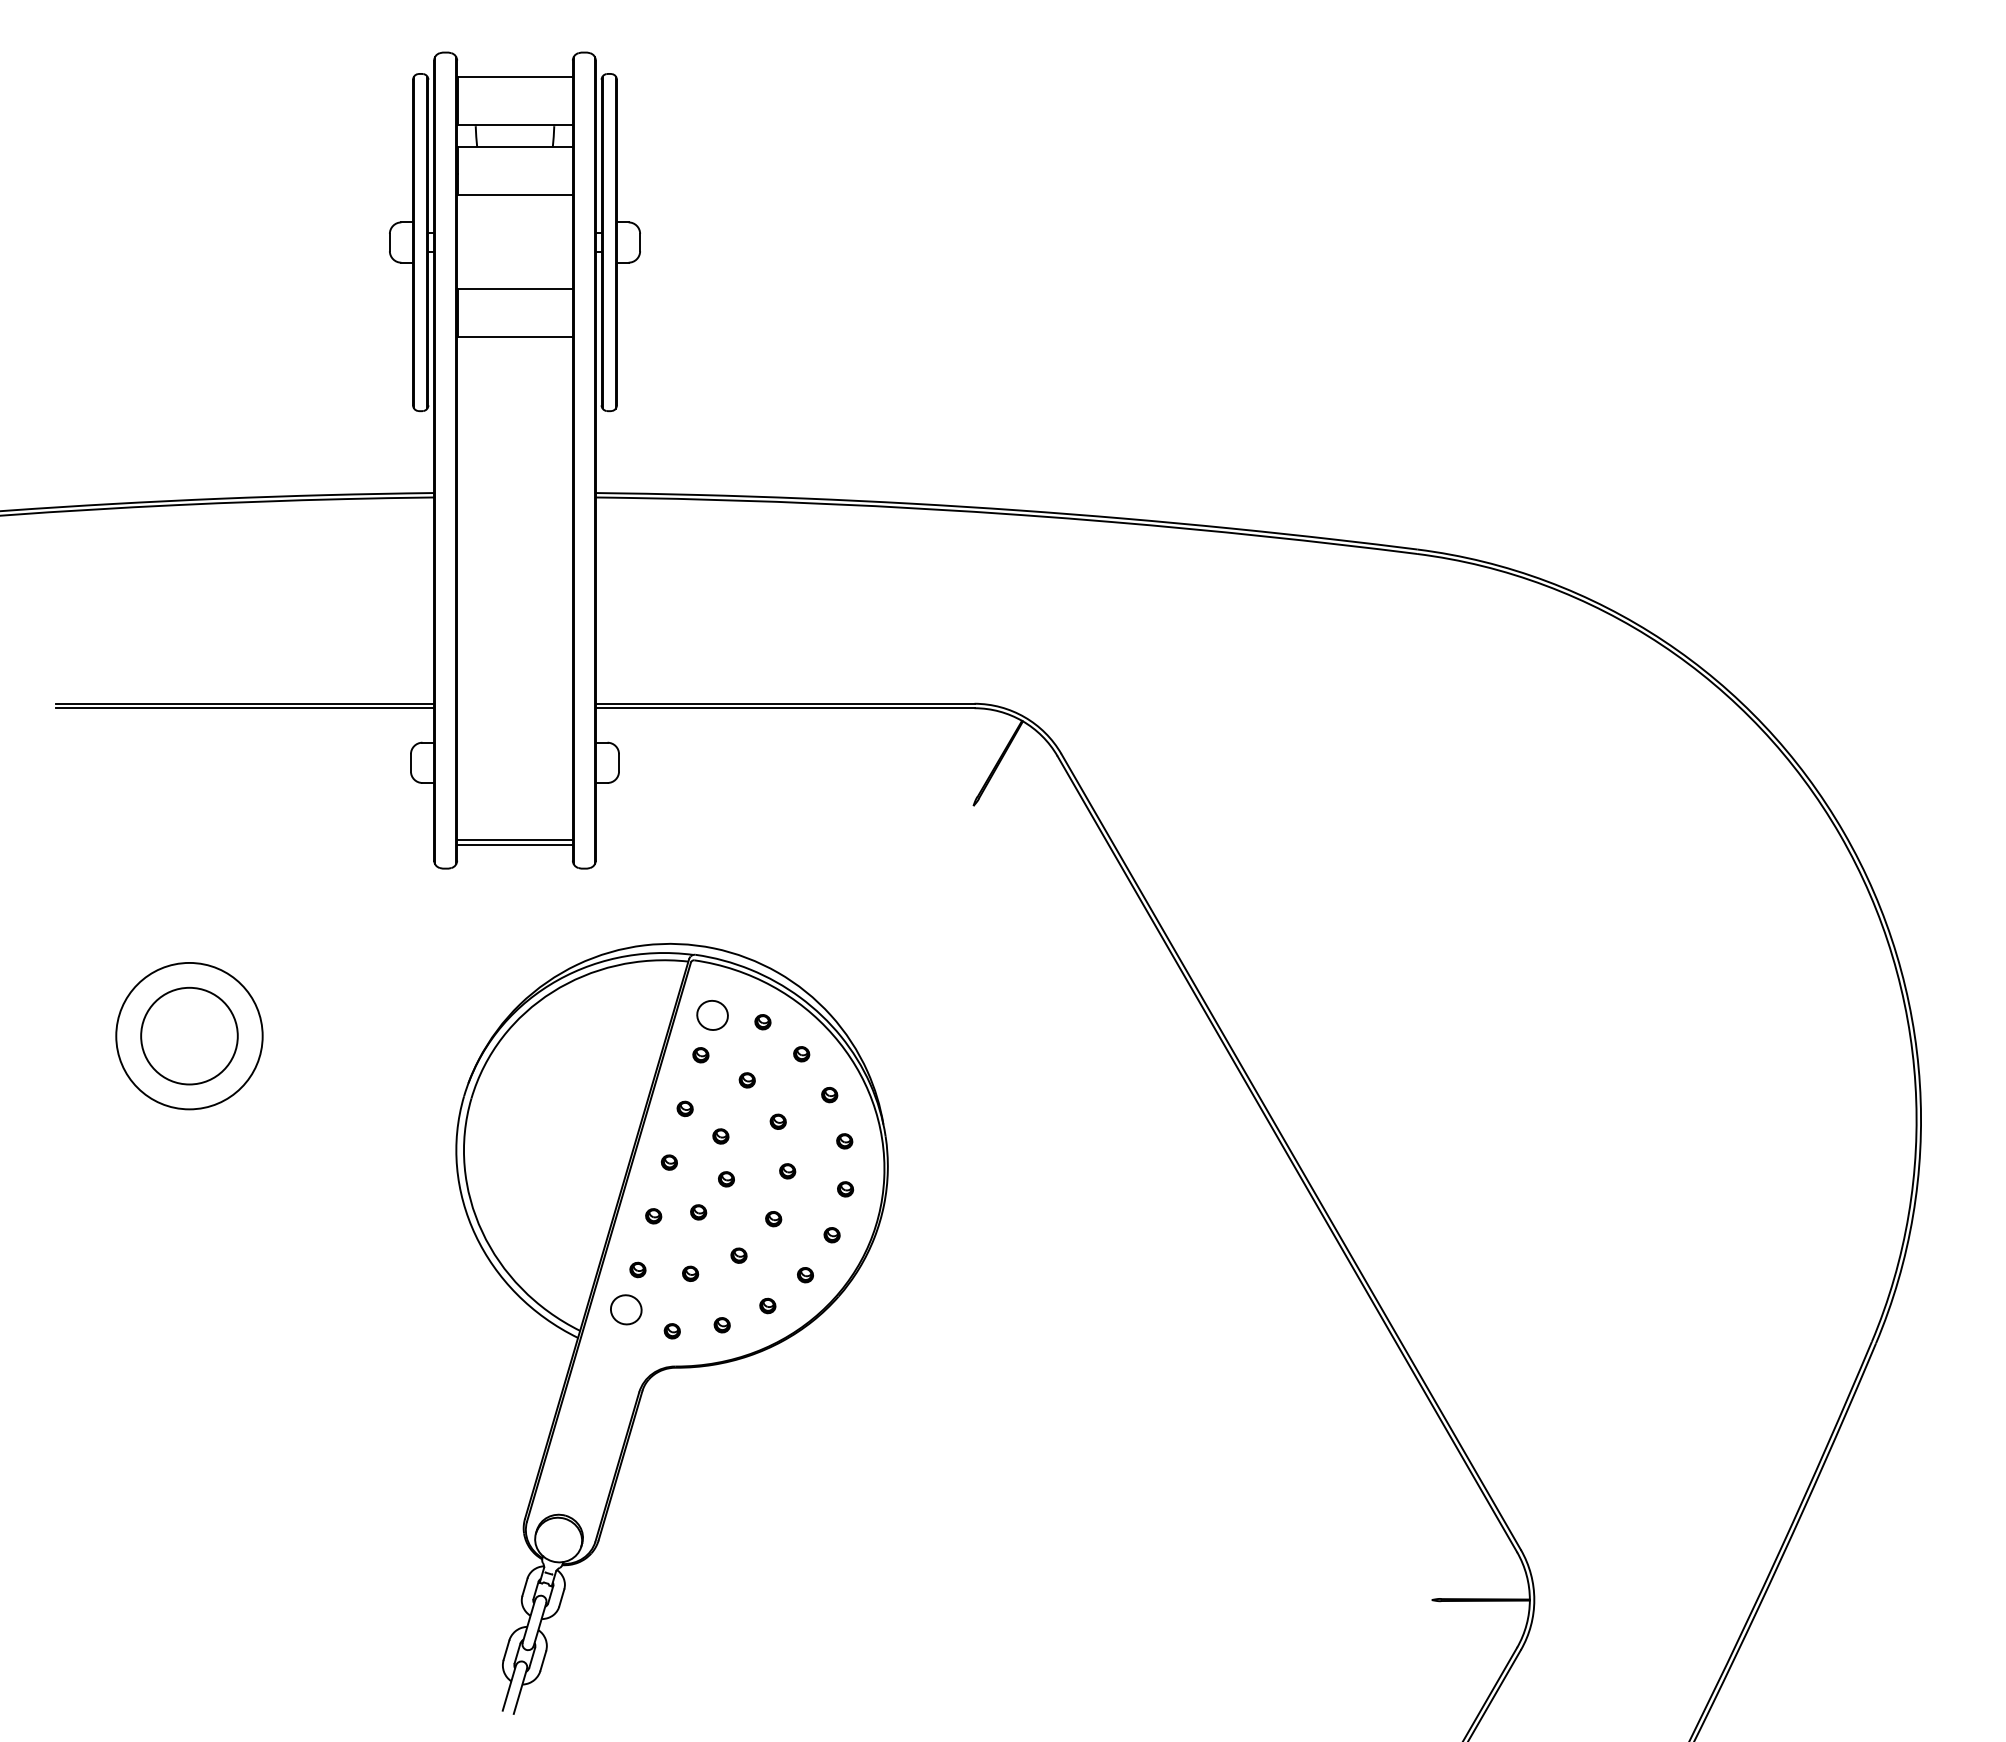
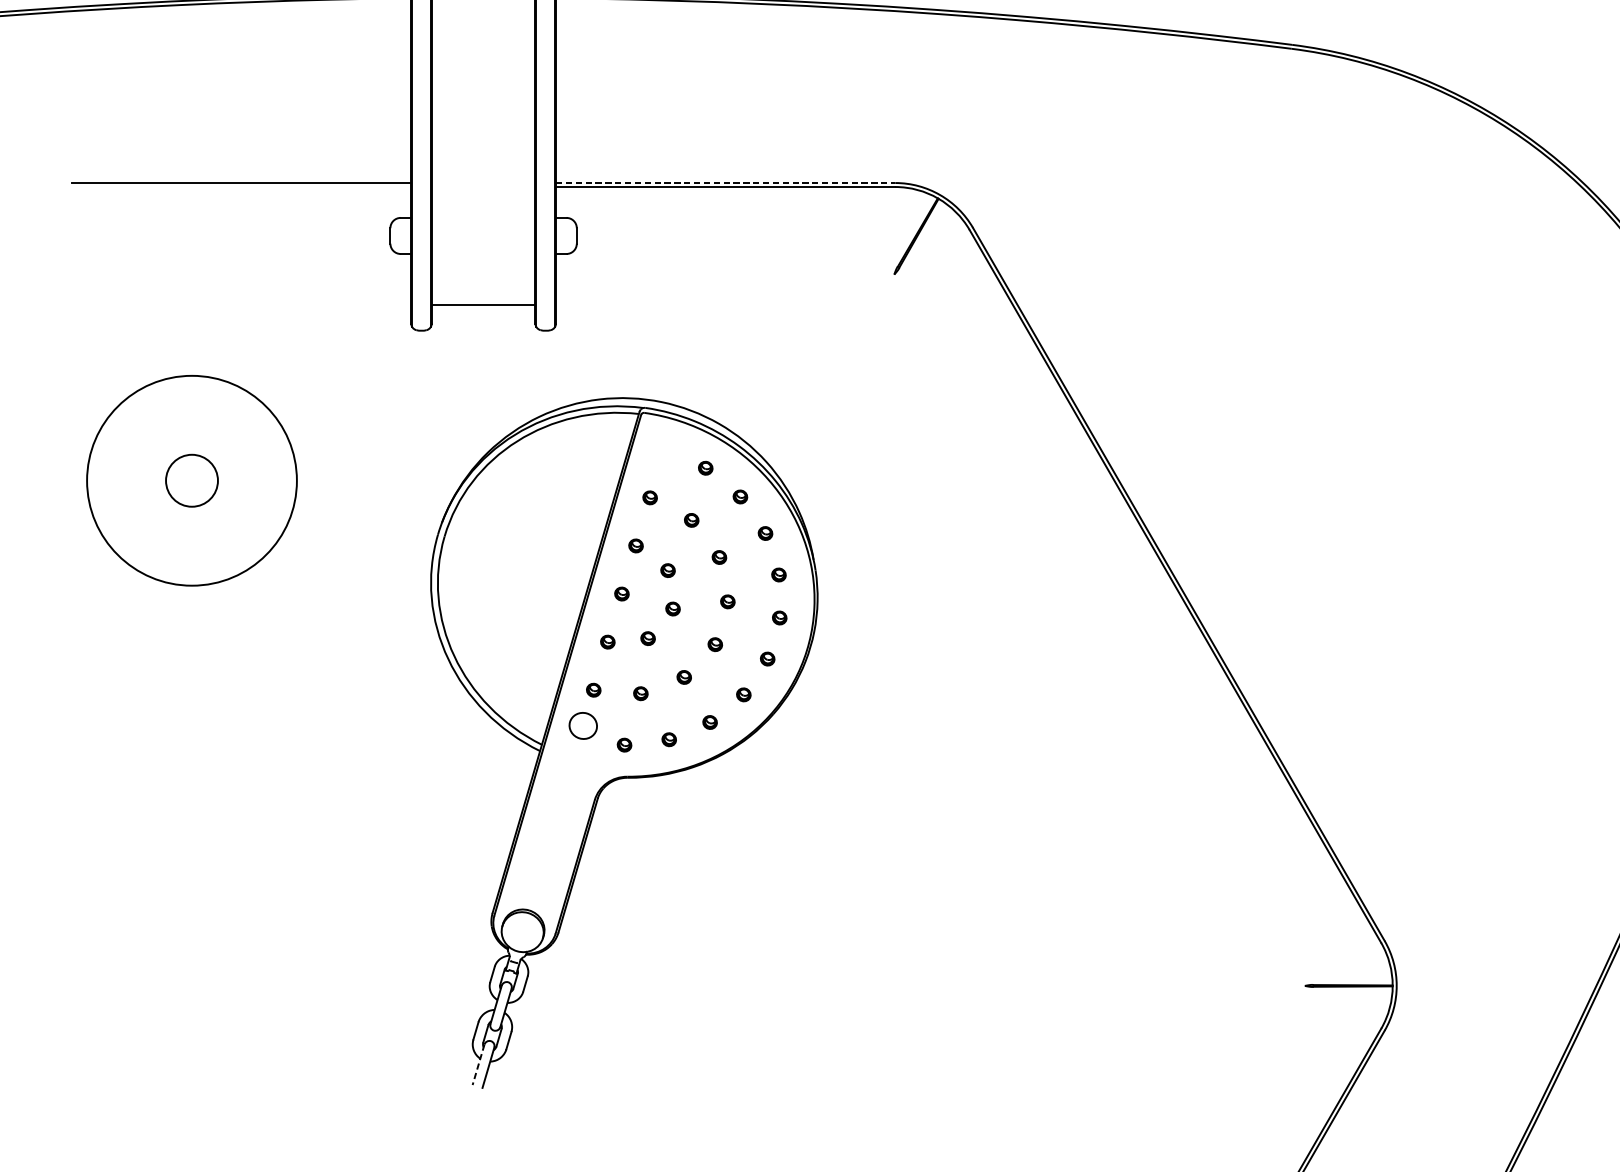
line: (785, 703) -> (725, 182), solid -> dashed
line: (244, 708) -> (241, 187), removed
line: (514, 845) -> (483, 309), removed
part: (712, 1015) -> (660, 462), removed
circle: (189, 1035) -> (192, 480), size x0.6
circle: (189, 1035) -> (192, 480), size x1.6
line: (509, 1688) -> (478, 1065), solid -> dashed

